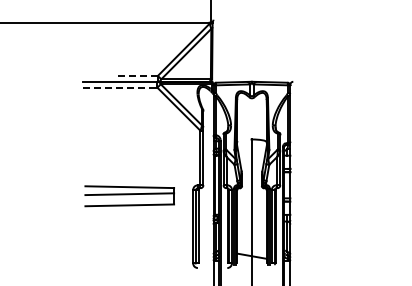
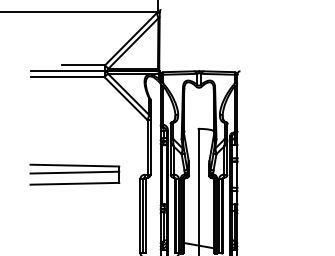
line: (135, 75) -> (82, 64), dashed -> solid
line: (120, 87) -> (67, 76), dashed -> solid
part: (129, 196) -> (74, 174), moved

